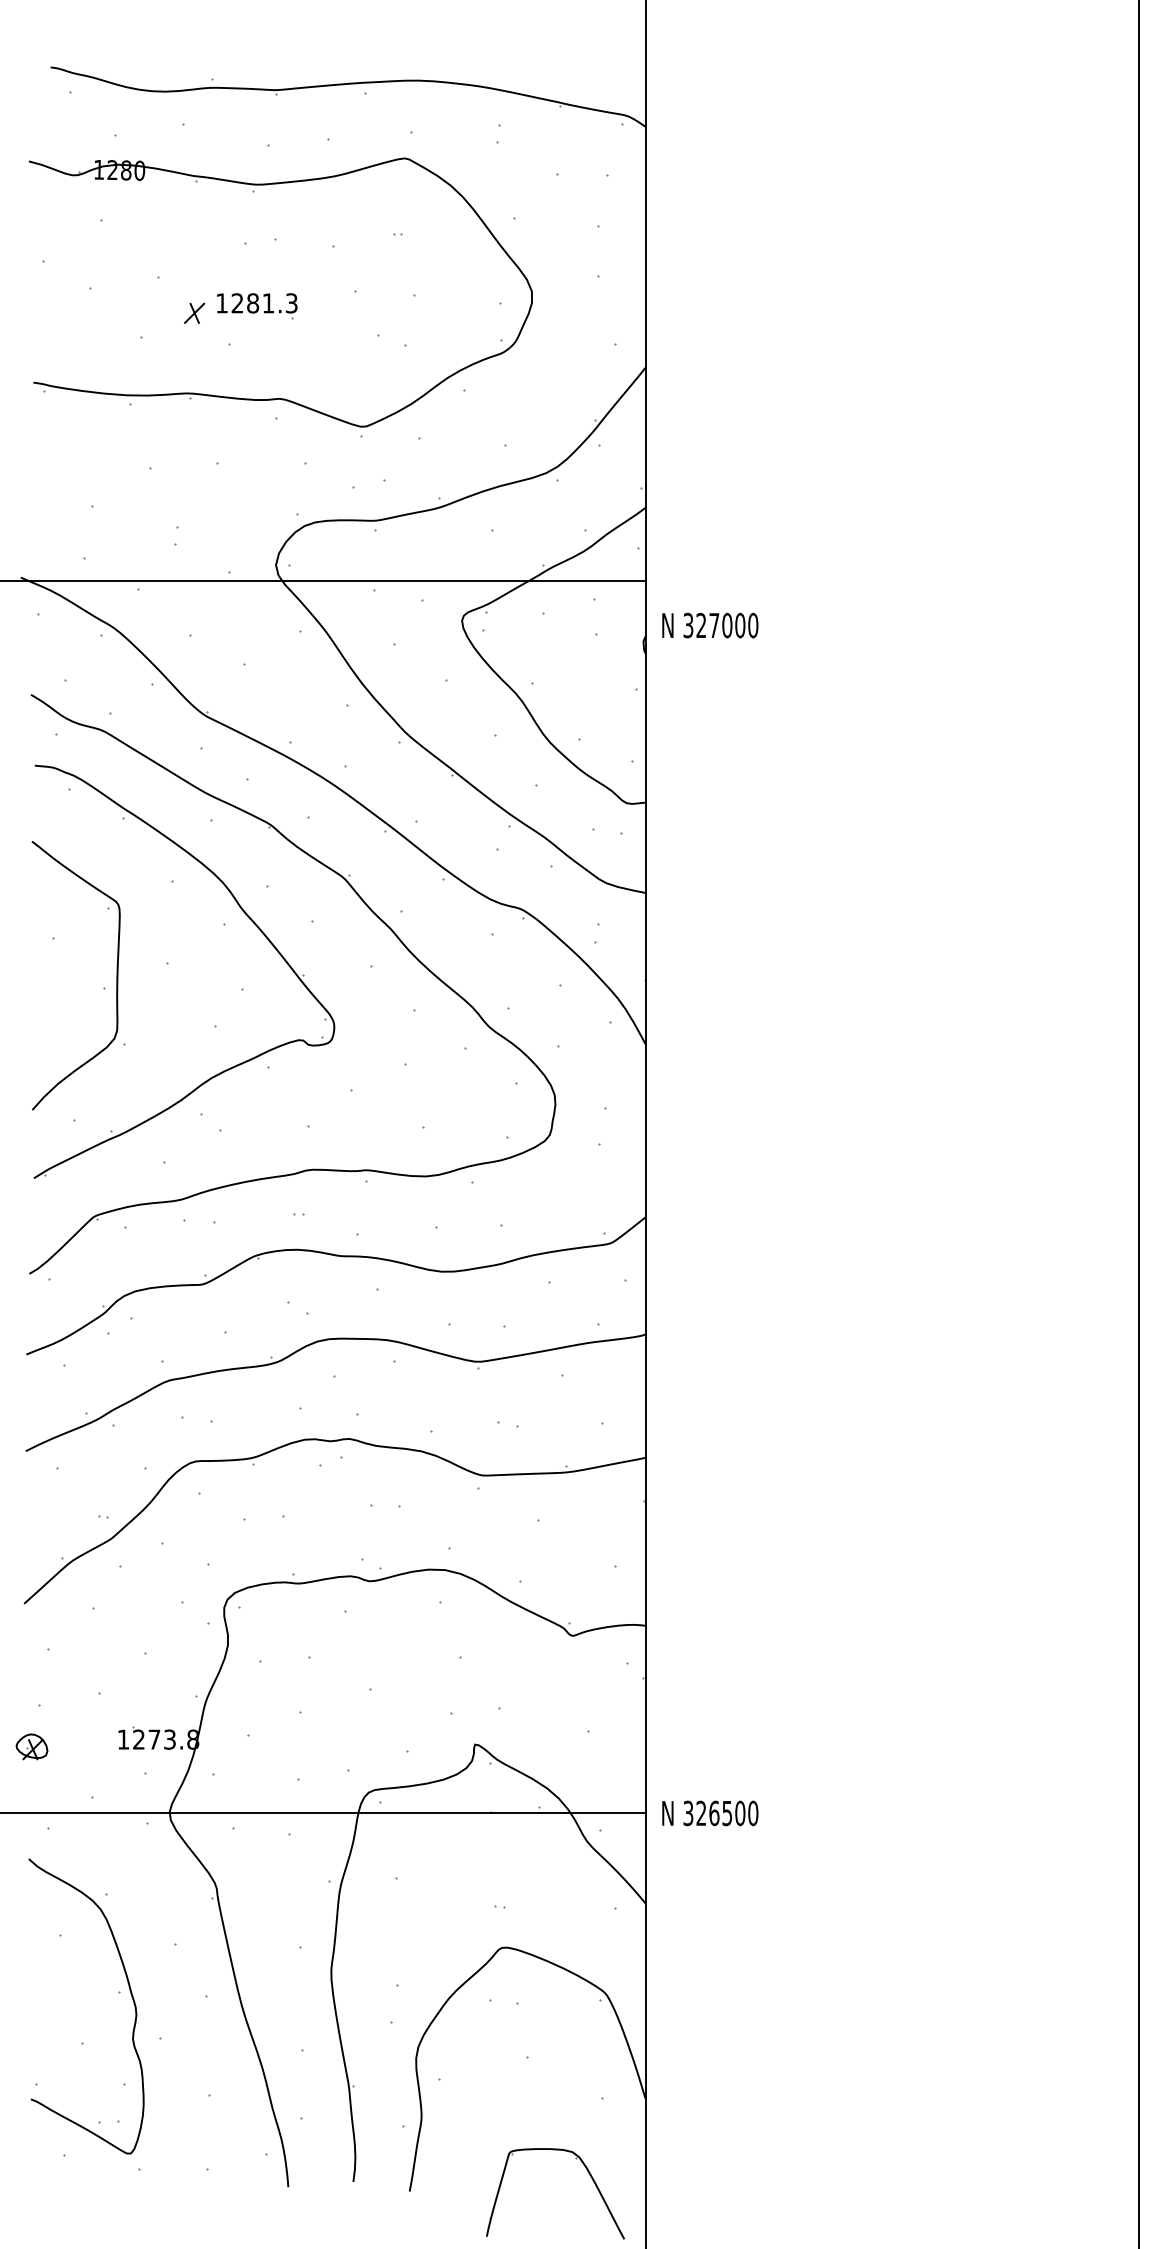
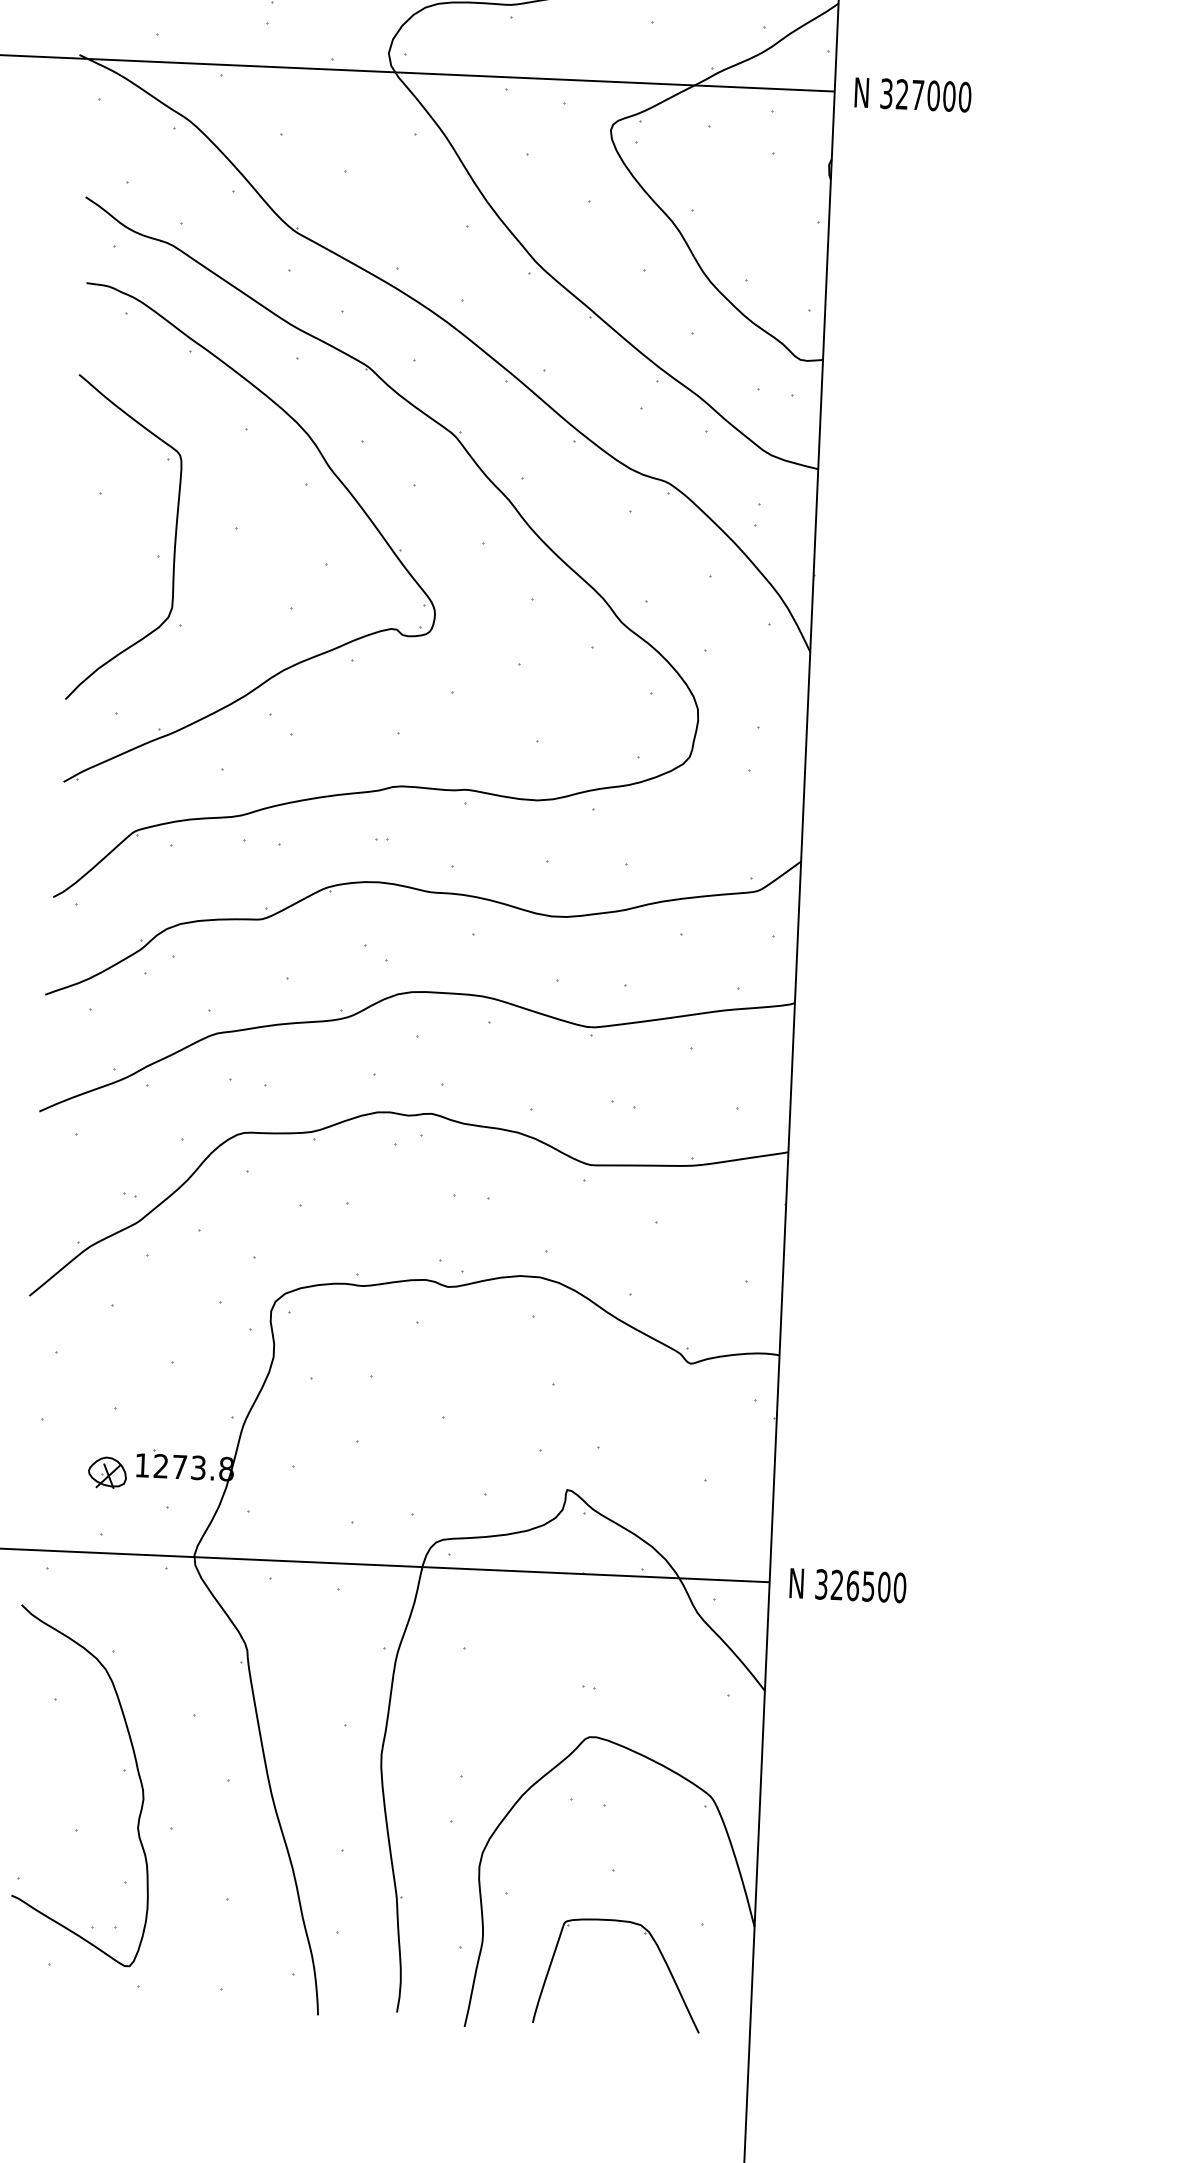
text: (710, 625) -> (913, 94), moved
part: (31, 1746) -> (106, 1472), moved
part: (589, 2175) -> (660, 1954), moved

